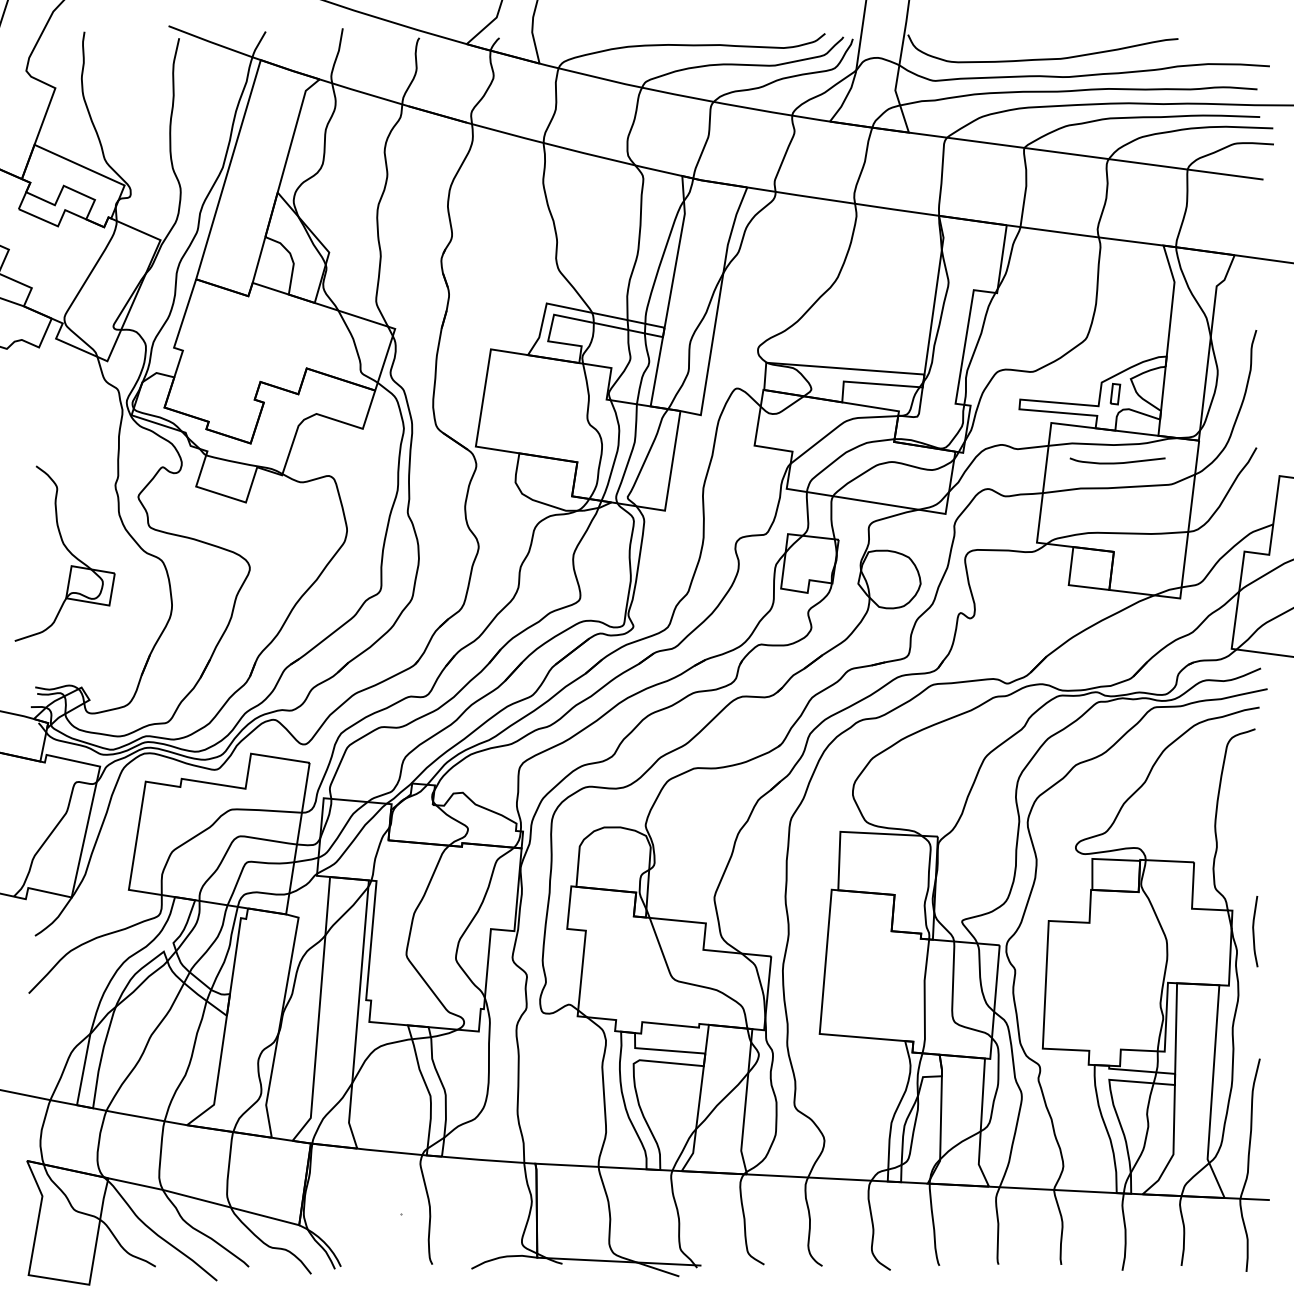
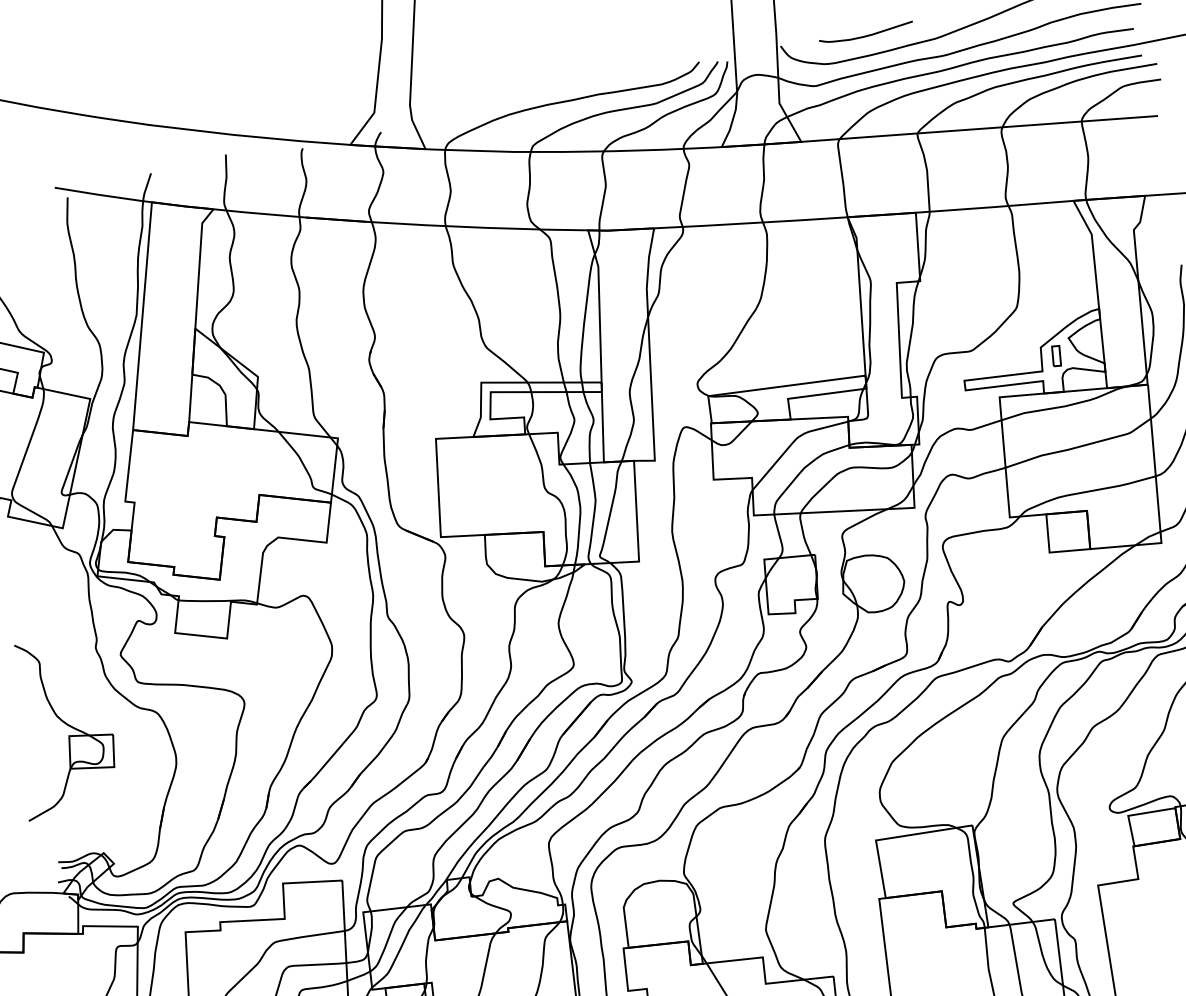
curve: (1117, 462) -> (866, 35), moved

